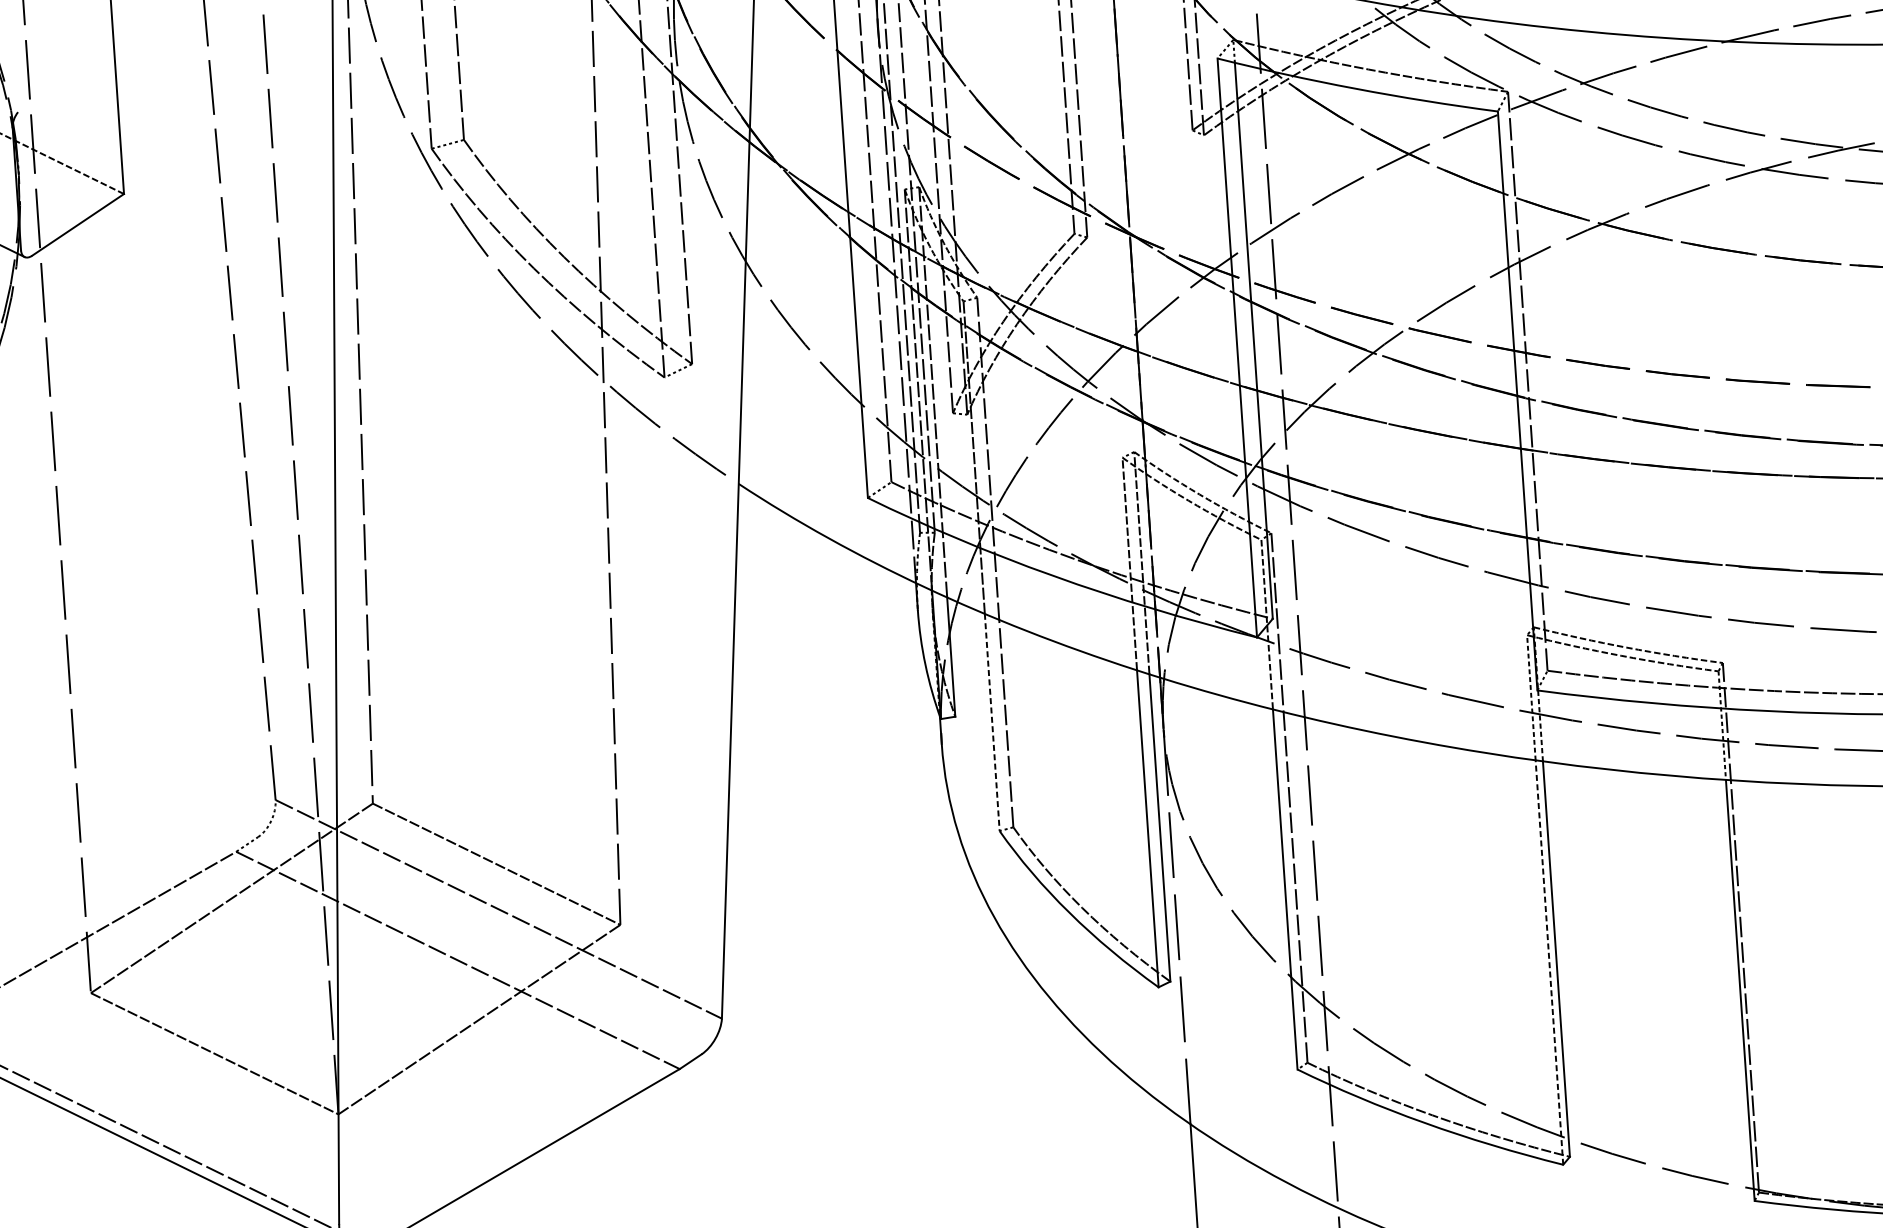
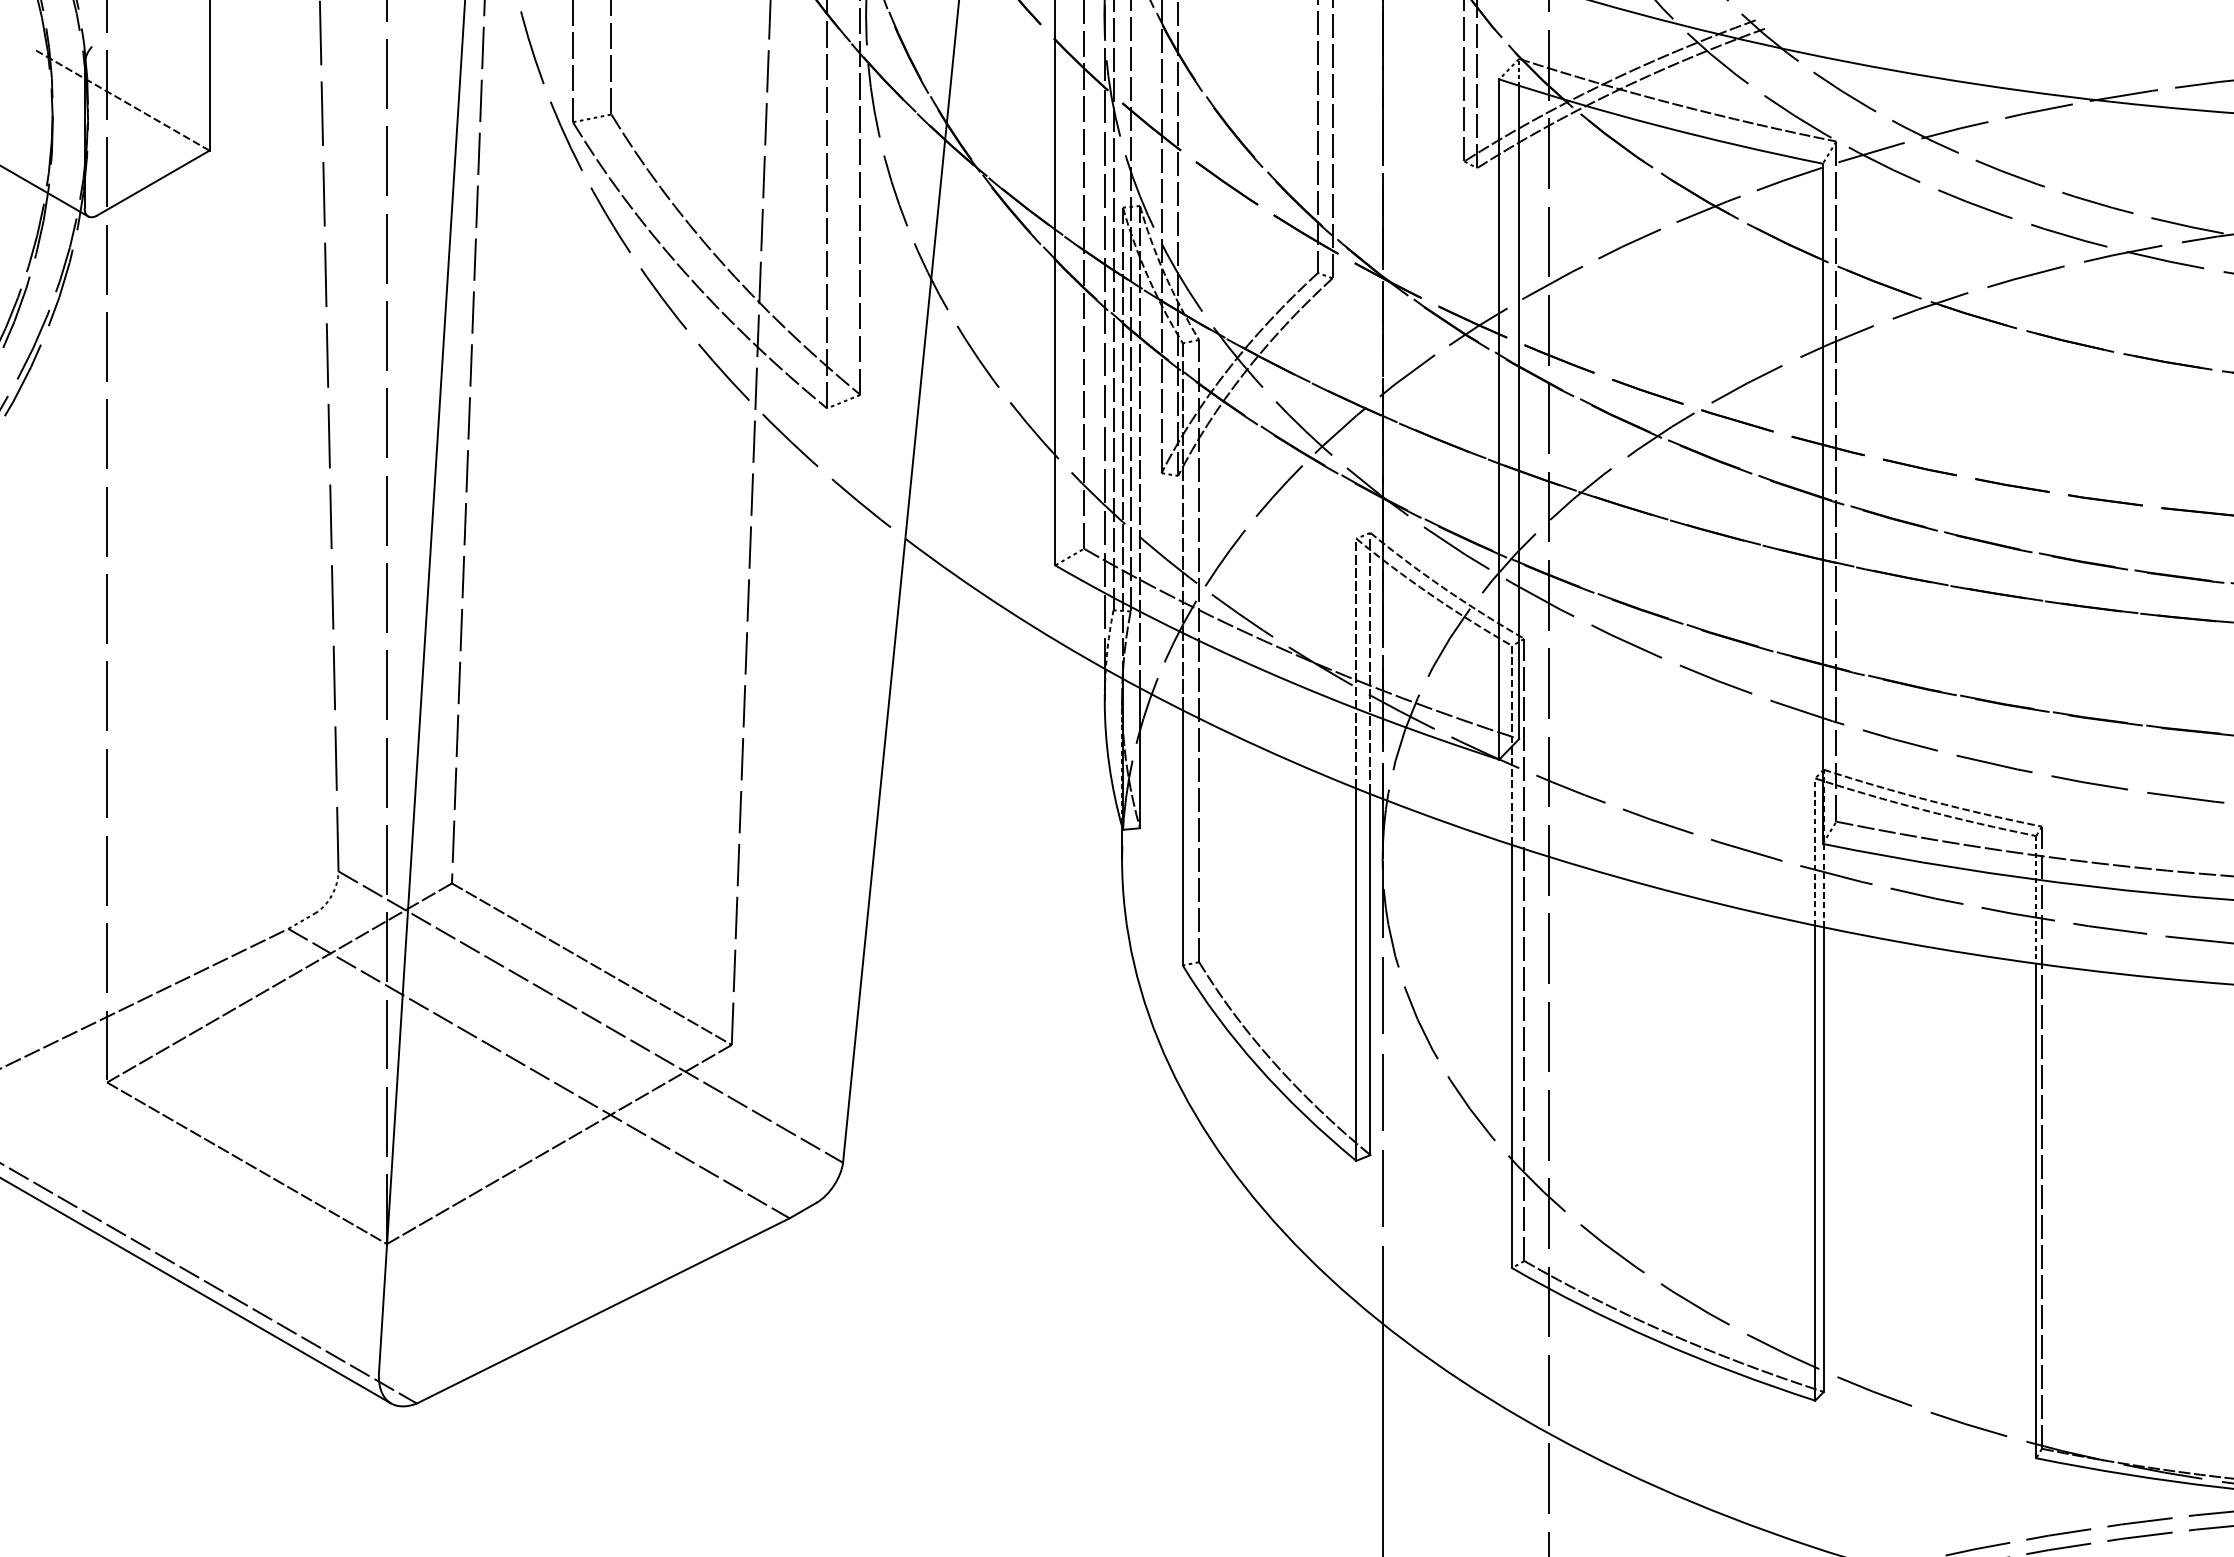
line: (991, 722) -> (1182, 837), dashed -> solid
line: (1549, 962) -> (1815, 1163), dashed -> solid

